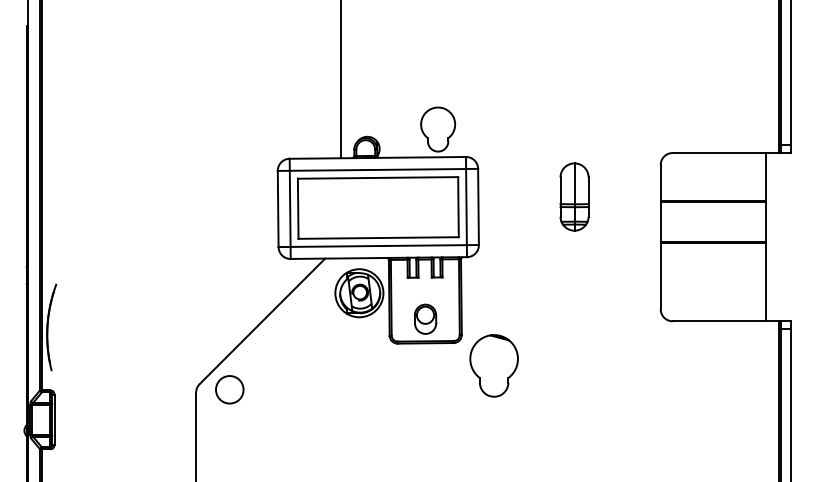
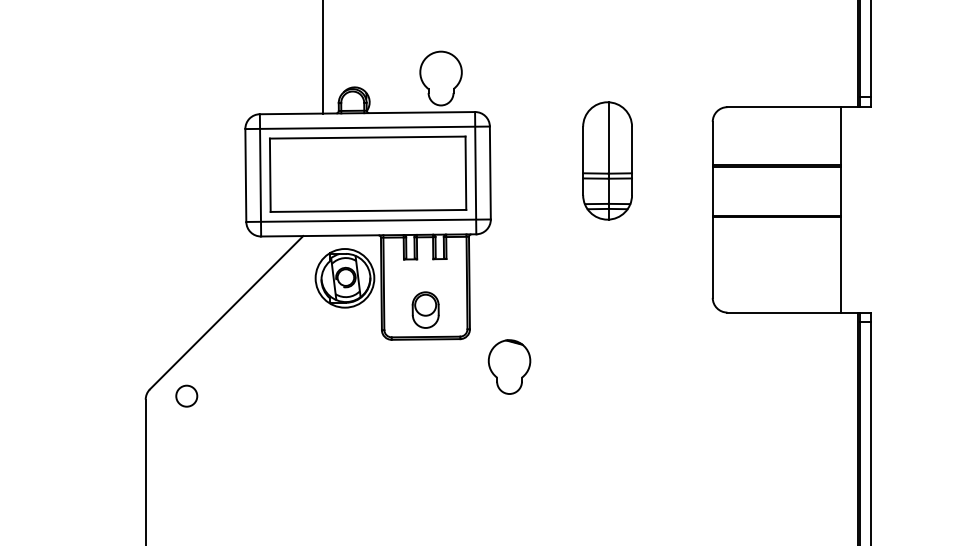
part: (574, 196) -> (607, 160), size x1.43
part: (494, 365) -> (509, 366), size x0.71
circle: (229, 389) -> (186, 395), size x0.62

